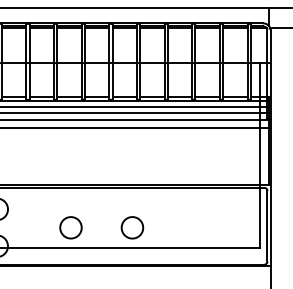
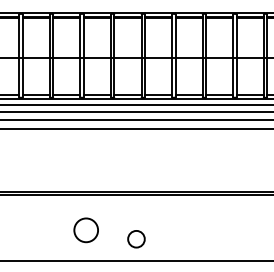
circle: (70, 227) -> (85, 230), moved
circle: (132, 227) -> (136, 238), size x0.7

